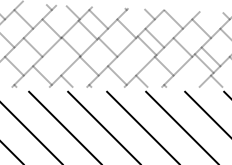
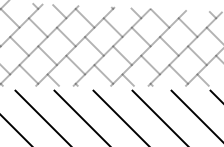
line: (87, 29) -> (65, 36), moved
line: (146, 45) -> (121, 55), moved
line: (70, 46) -> (46, 55), moved
line: (203, 63) -> (177, 74), moved

